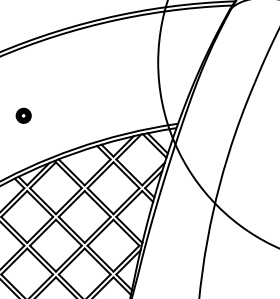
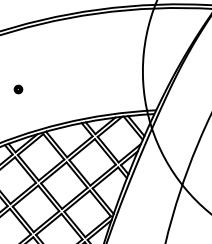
part: (23, 115) -> (18, 89), size x0.6

